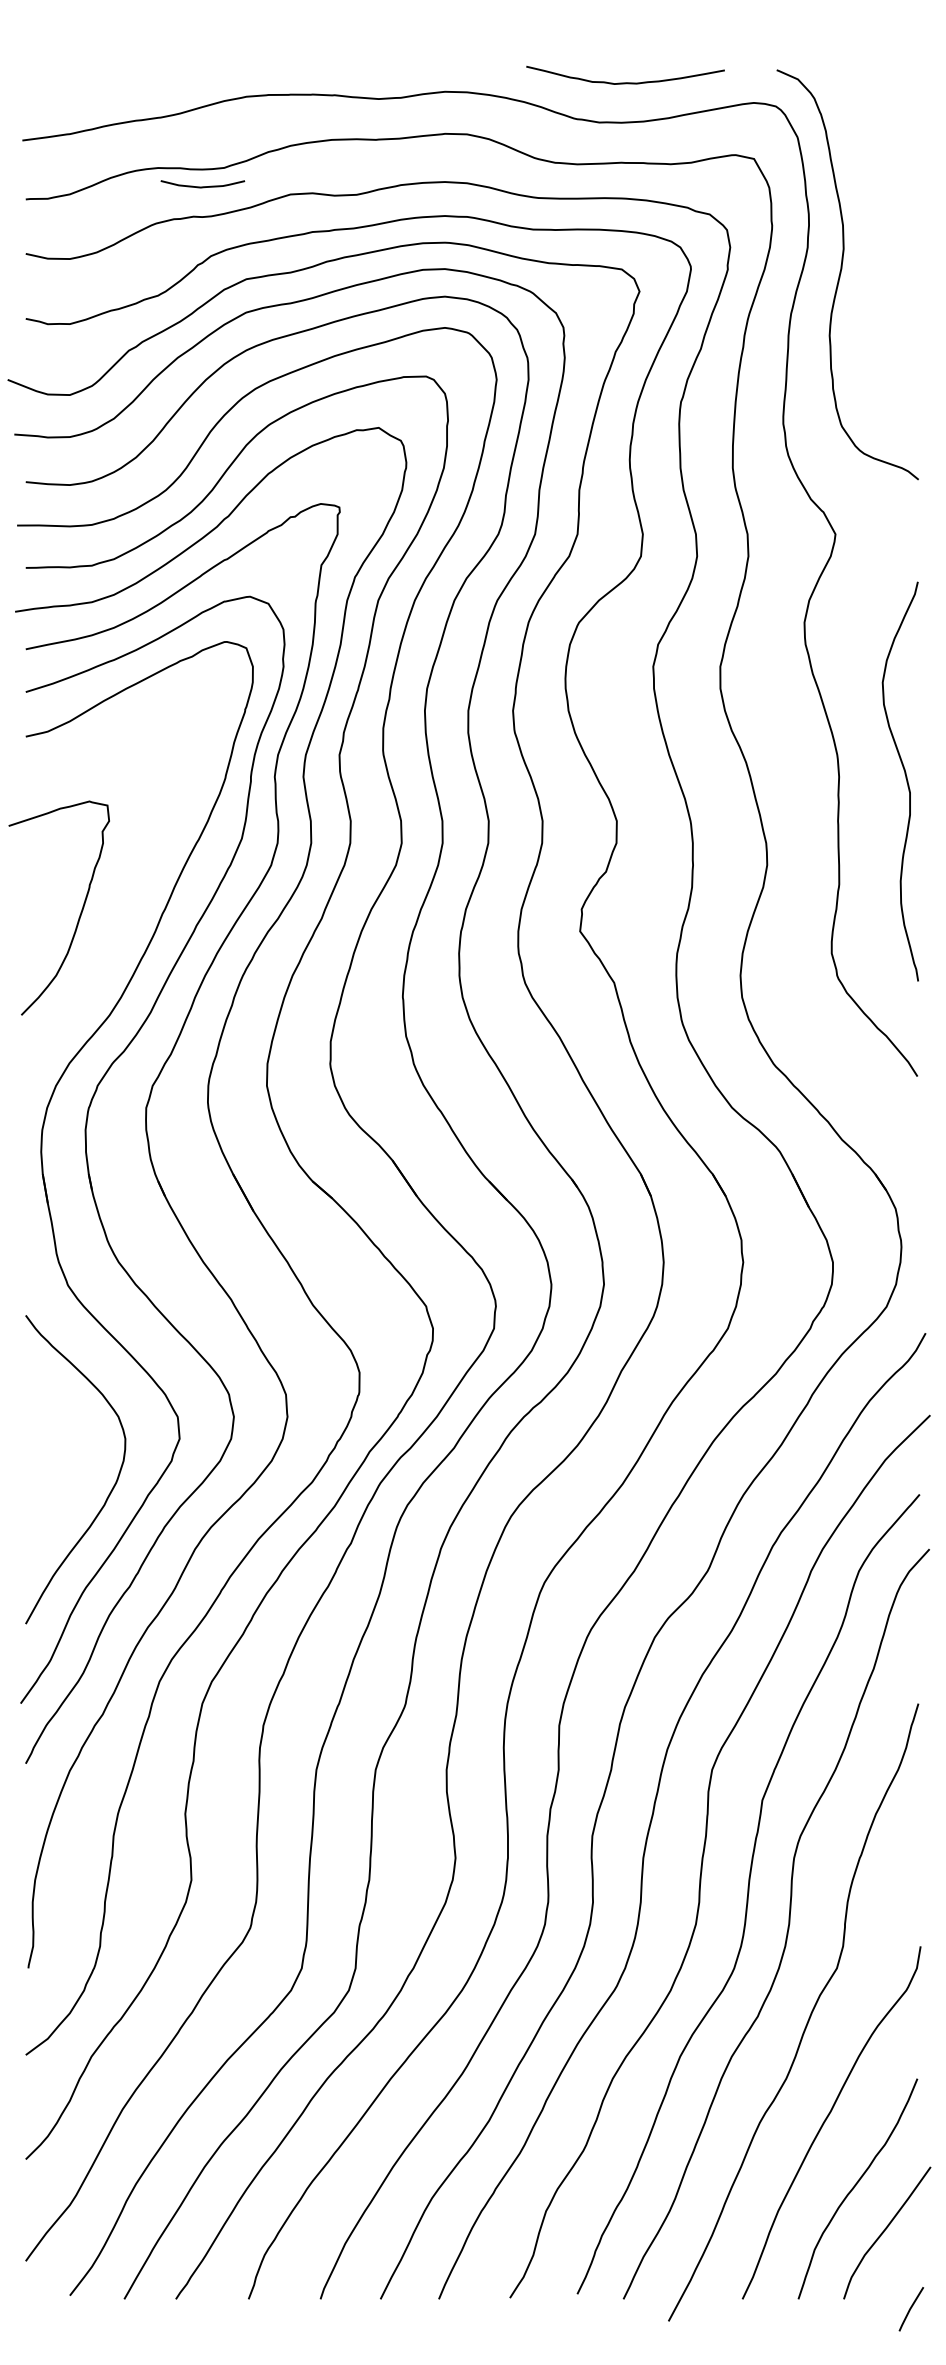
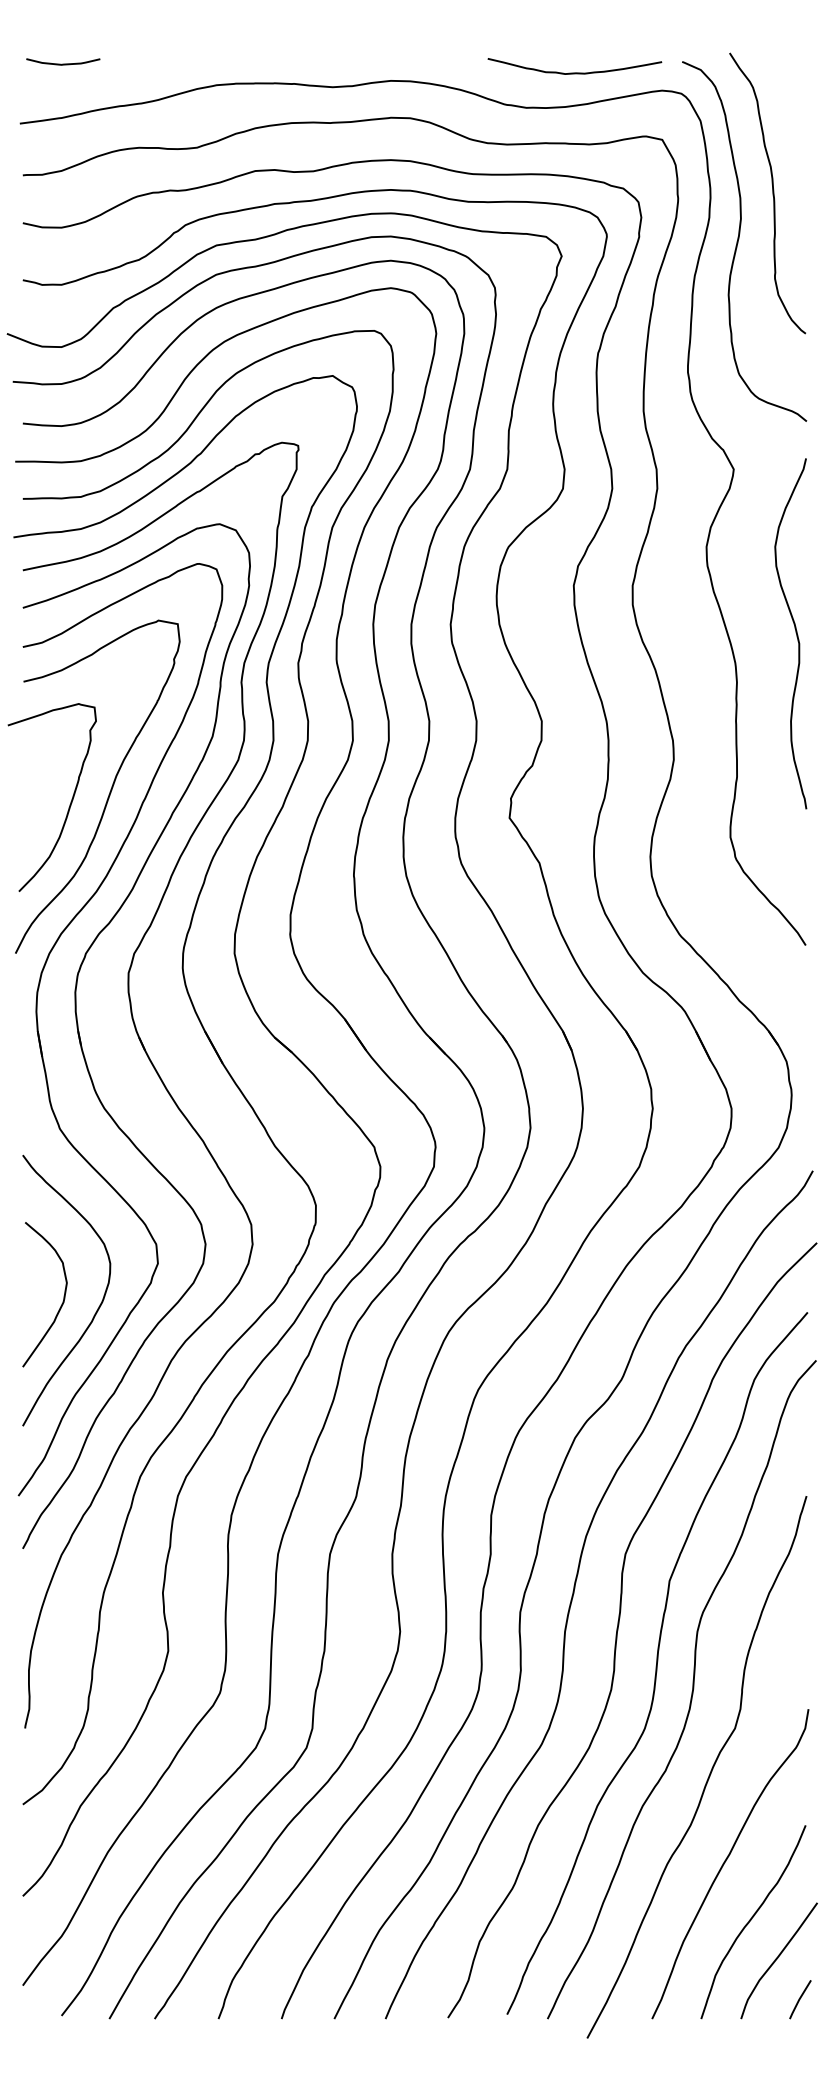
curve: (625, 82) -> (574, 72), moved
curve: (202, 186) -> (62, 63), moved
curve: (879, 219) -> (772, 192), added
curve: (905, 778) -> (795, 631), moved
curve: (125, 899) -> (110, 790), added
curve: (71, 1480) -> (62, 1300), added
line: (911, 2309) -> (800, 1999), moved

